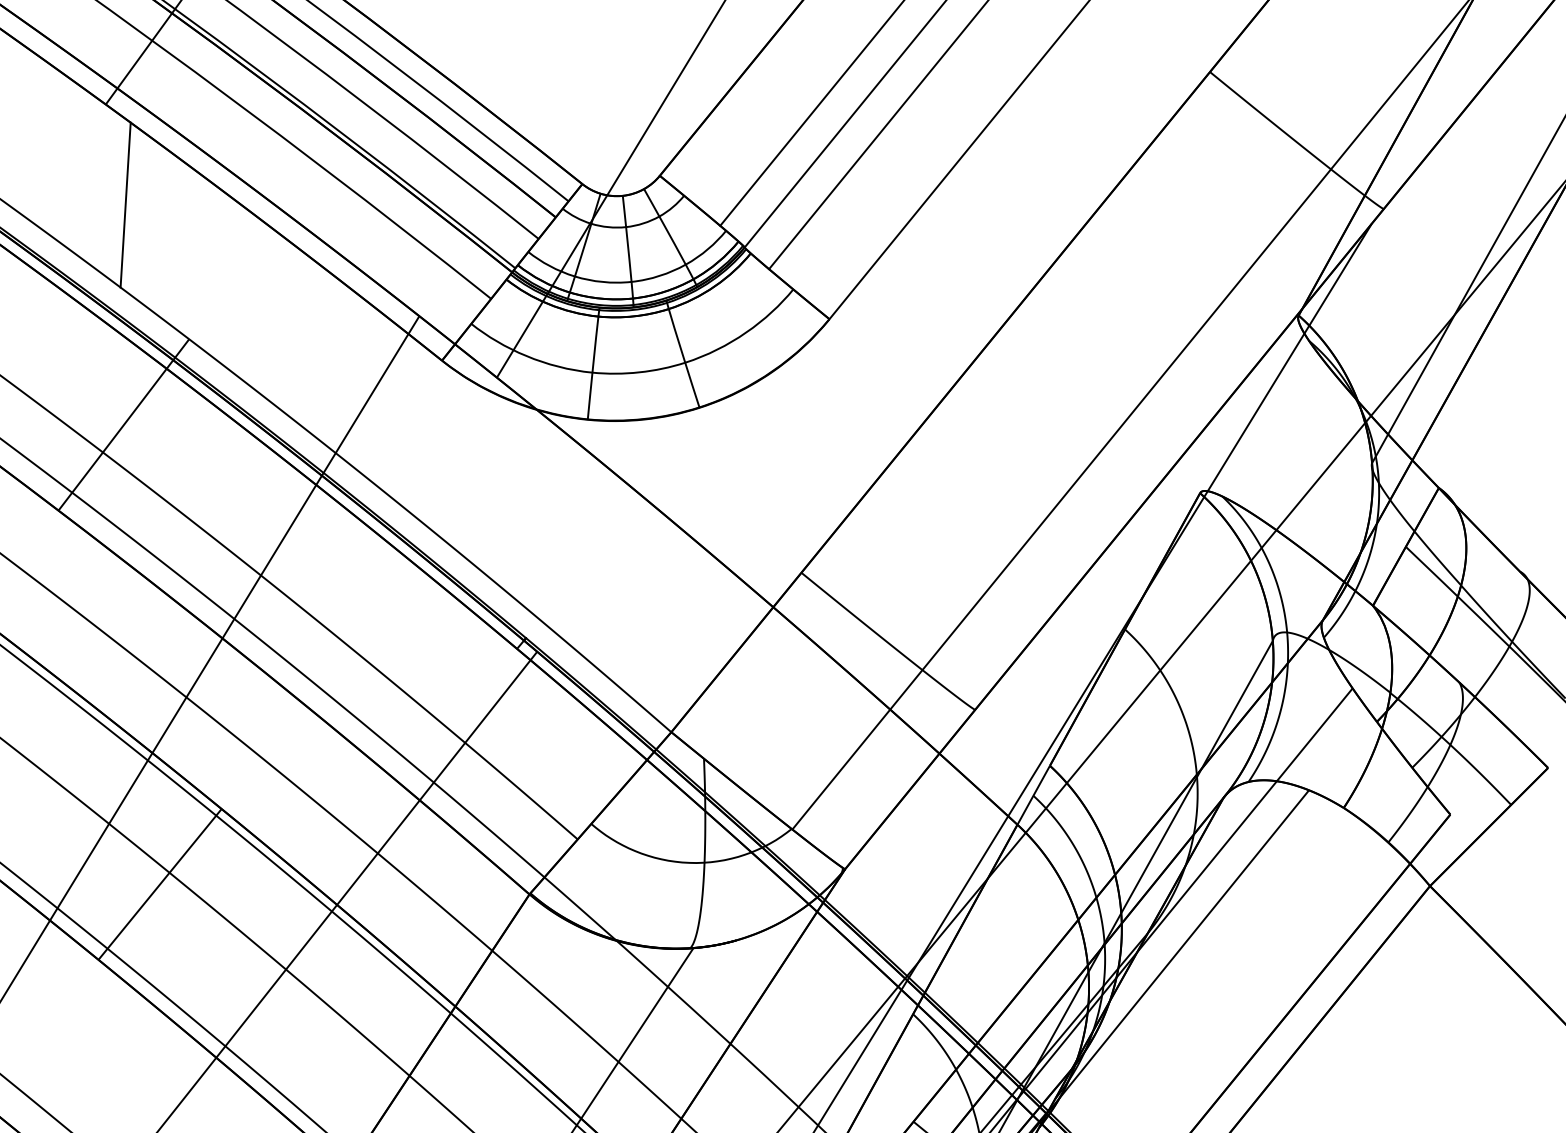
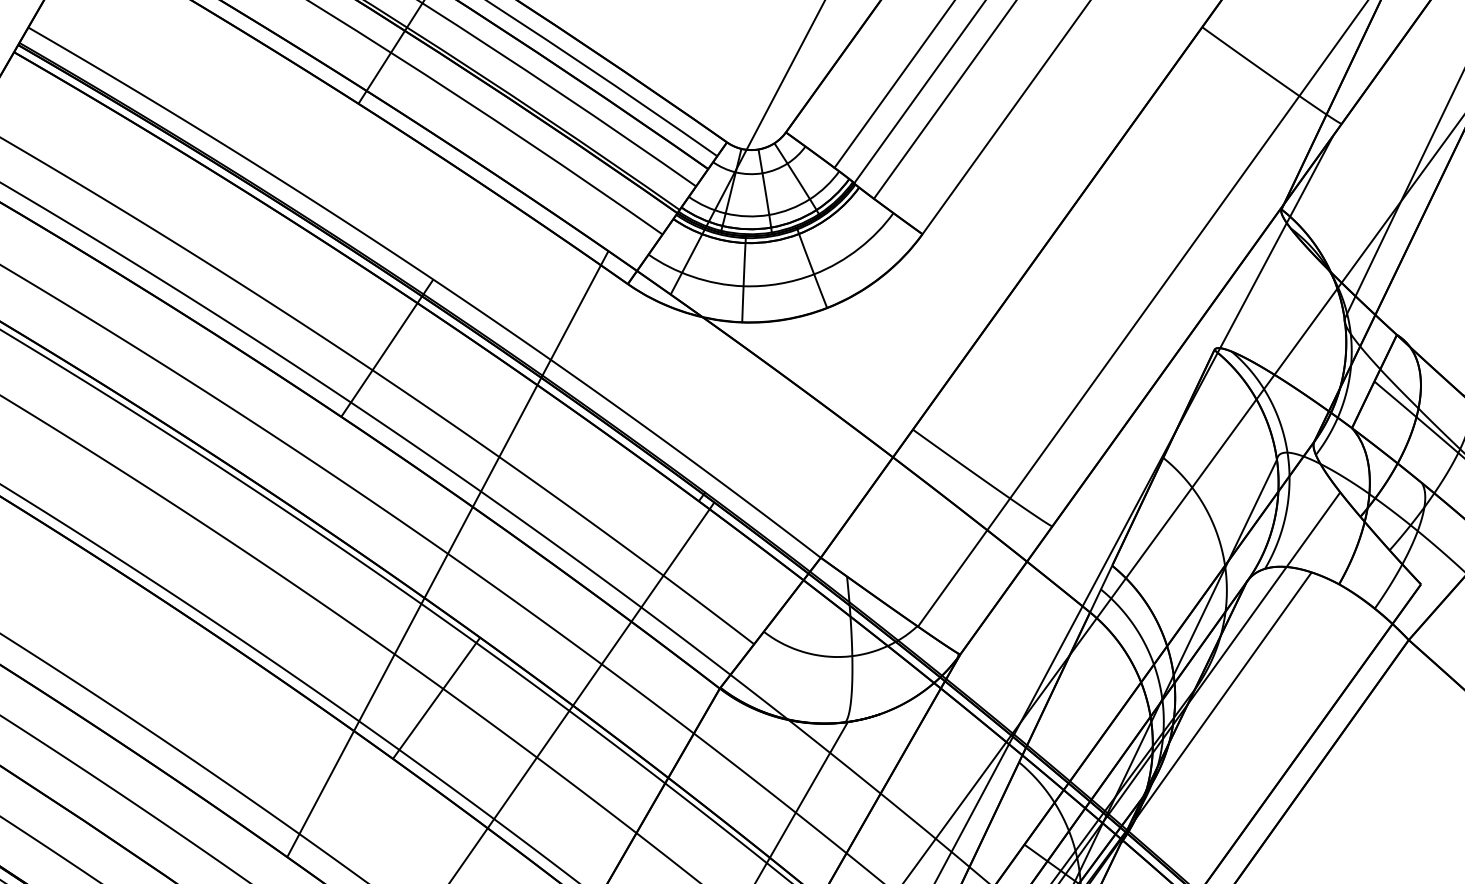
line: (125, 204) -> (378, 179), removed

